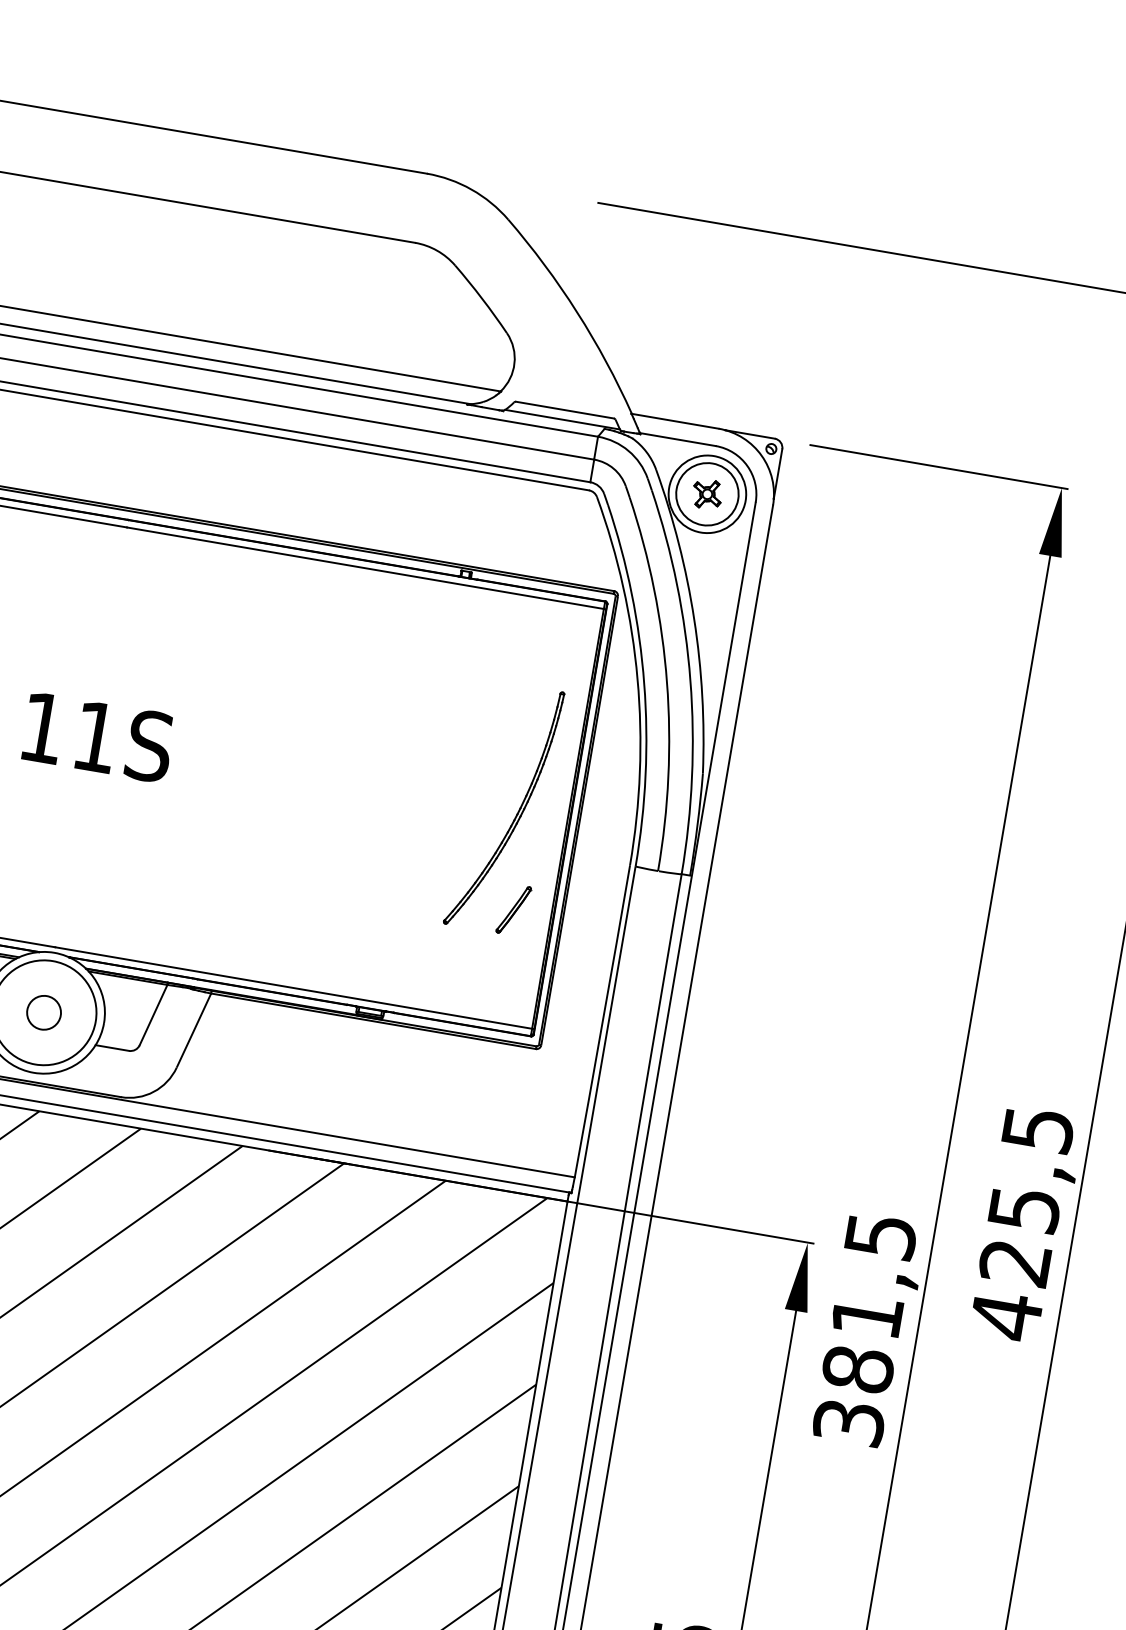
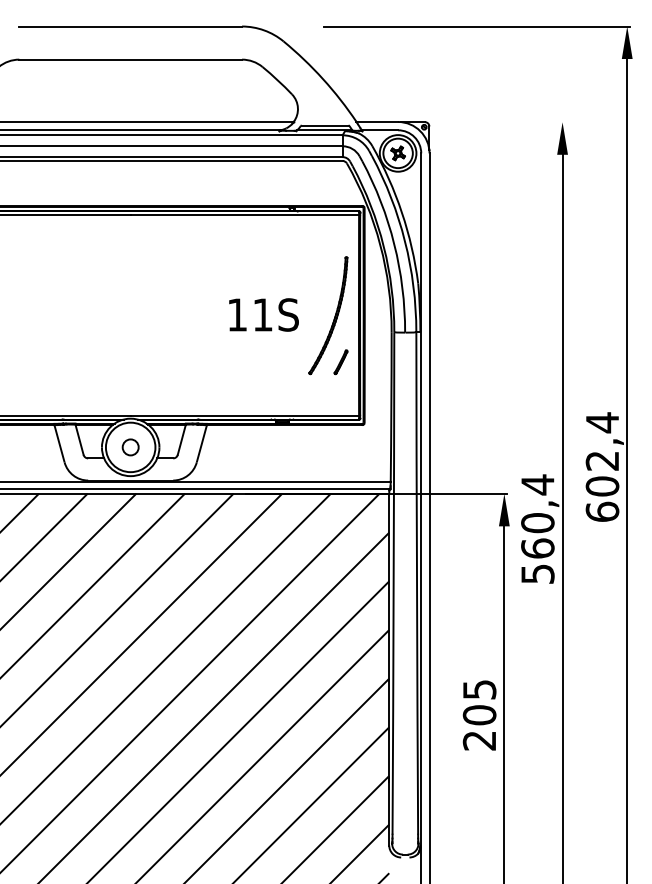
line: (938, 467) -> (503, 122), removed
text: (97, 736) -> (263, 314), moved
text: (1022, 1223) -> (602, 467), 425,5 -> 602,4
text: (864, 1327) -> (537, 528), 381,5 -> 560,4

